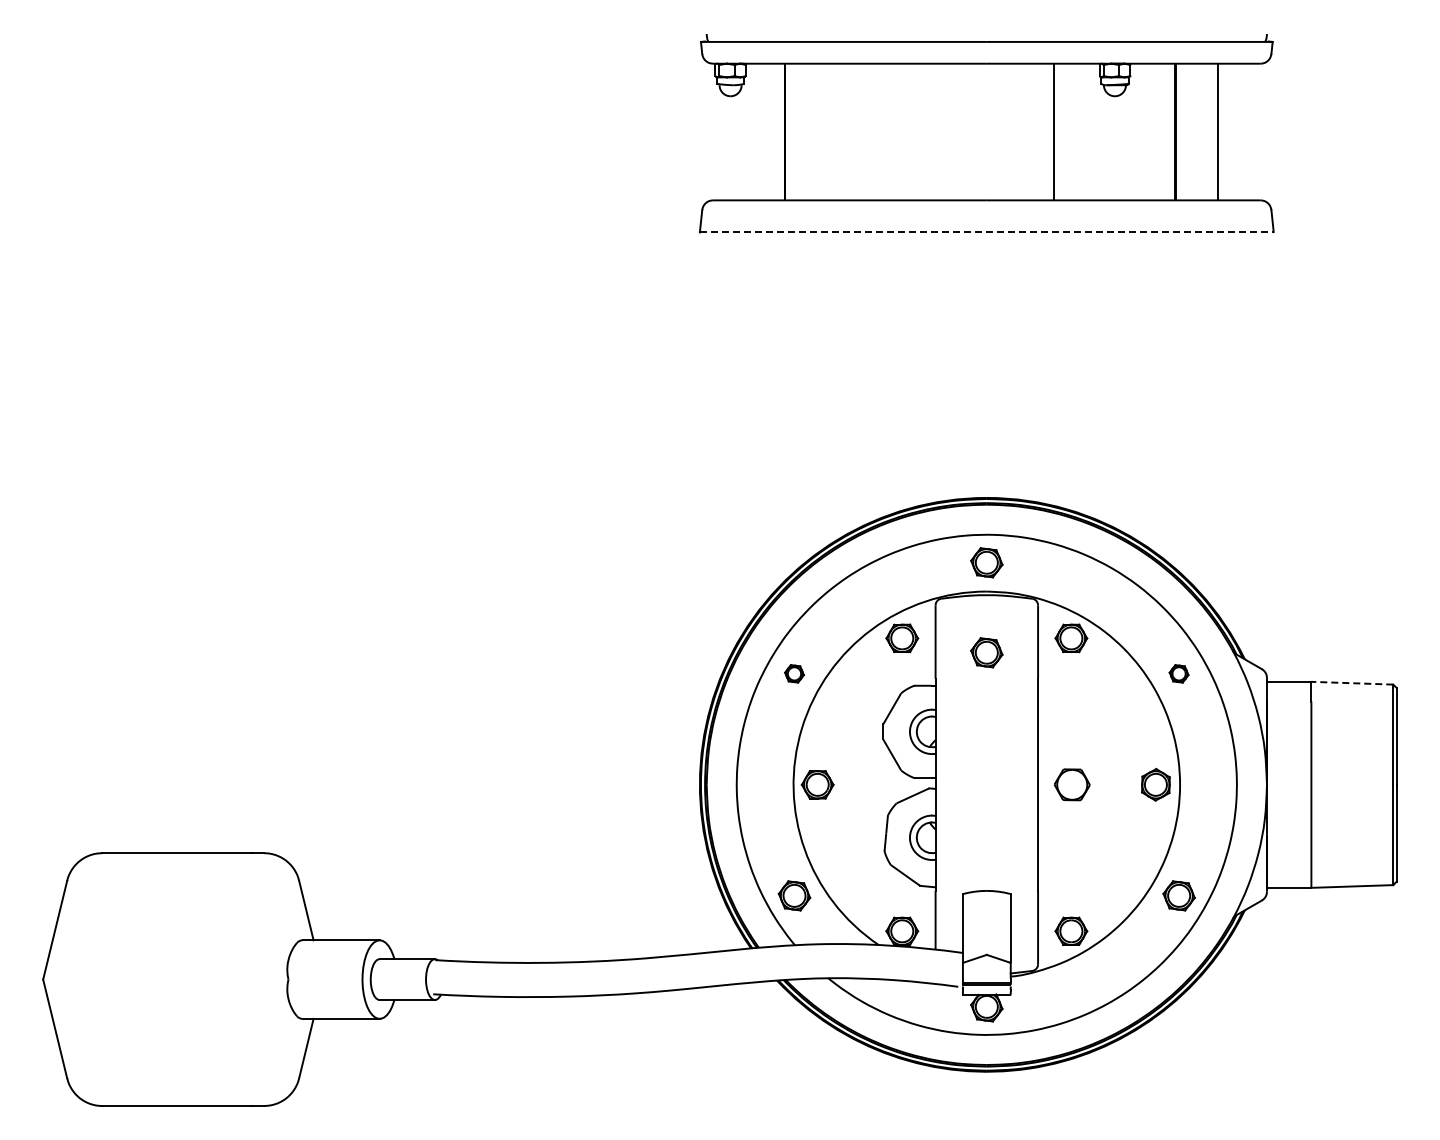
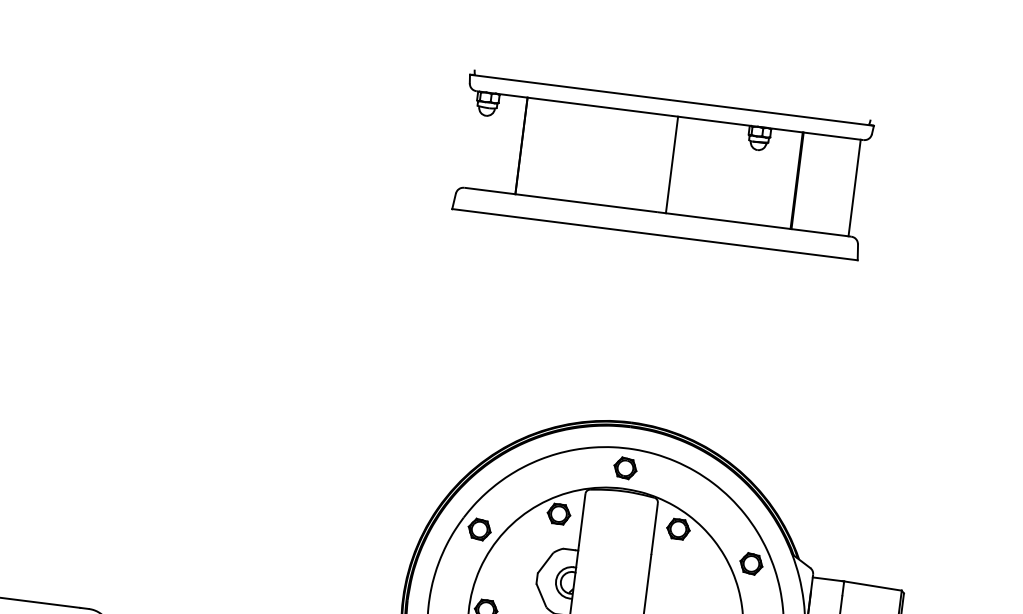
line: (1054, 131) -> (672, 164), moved
line: (1217, 131) -> (854, 187), moved
line: (986, 232) -> (654, 234), dashed -> solid
part: (986, 652) -> (617, 531), removed
part: (794, 673) -> (479, 529), size x1.67
part: (1178, 673) -> (751, 563), size x1.67
line: (1352, 683) -> (873, 586), dashed -> solid

